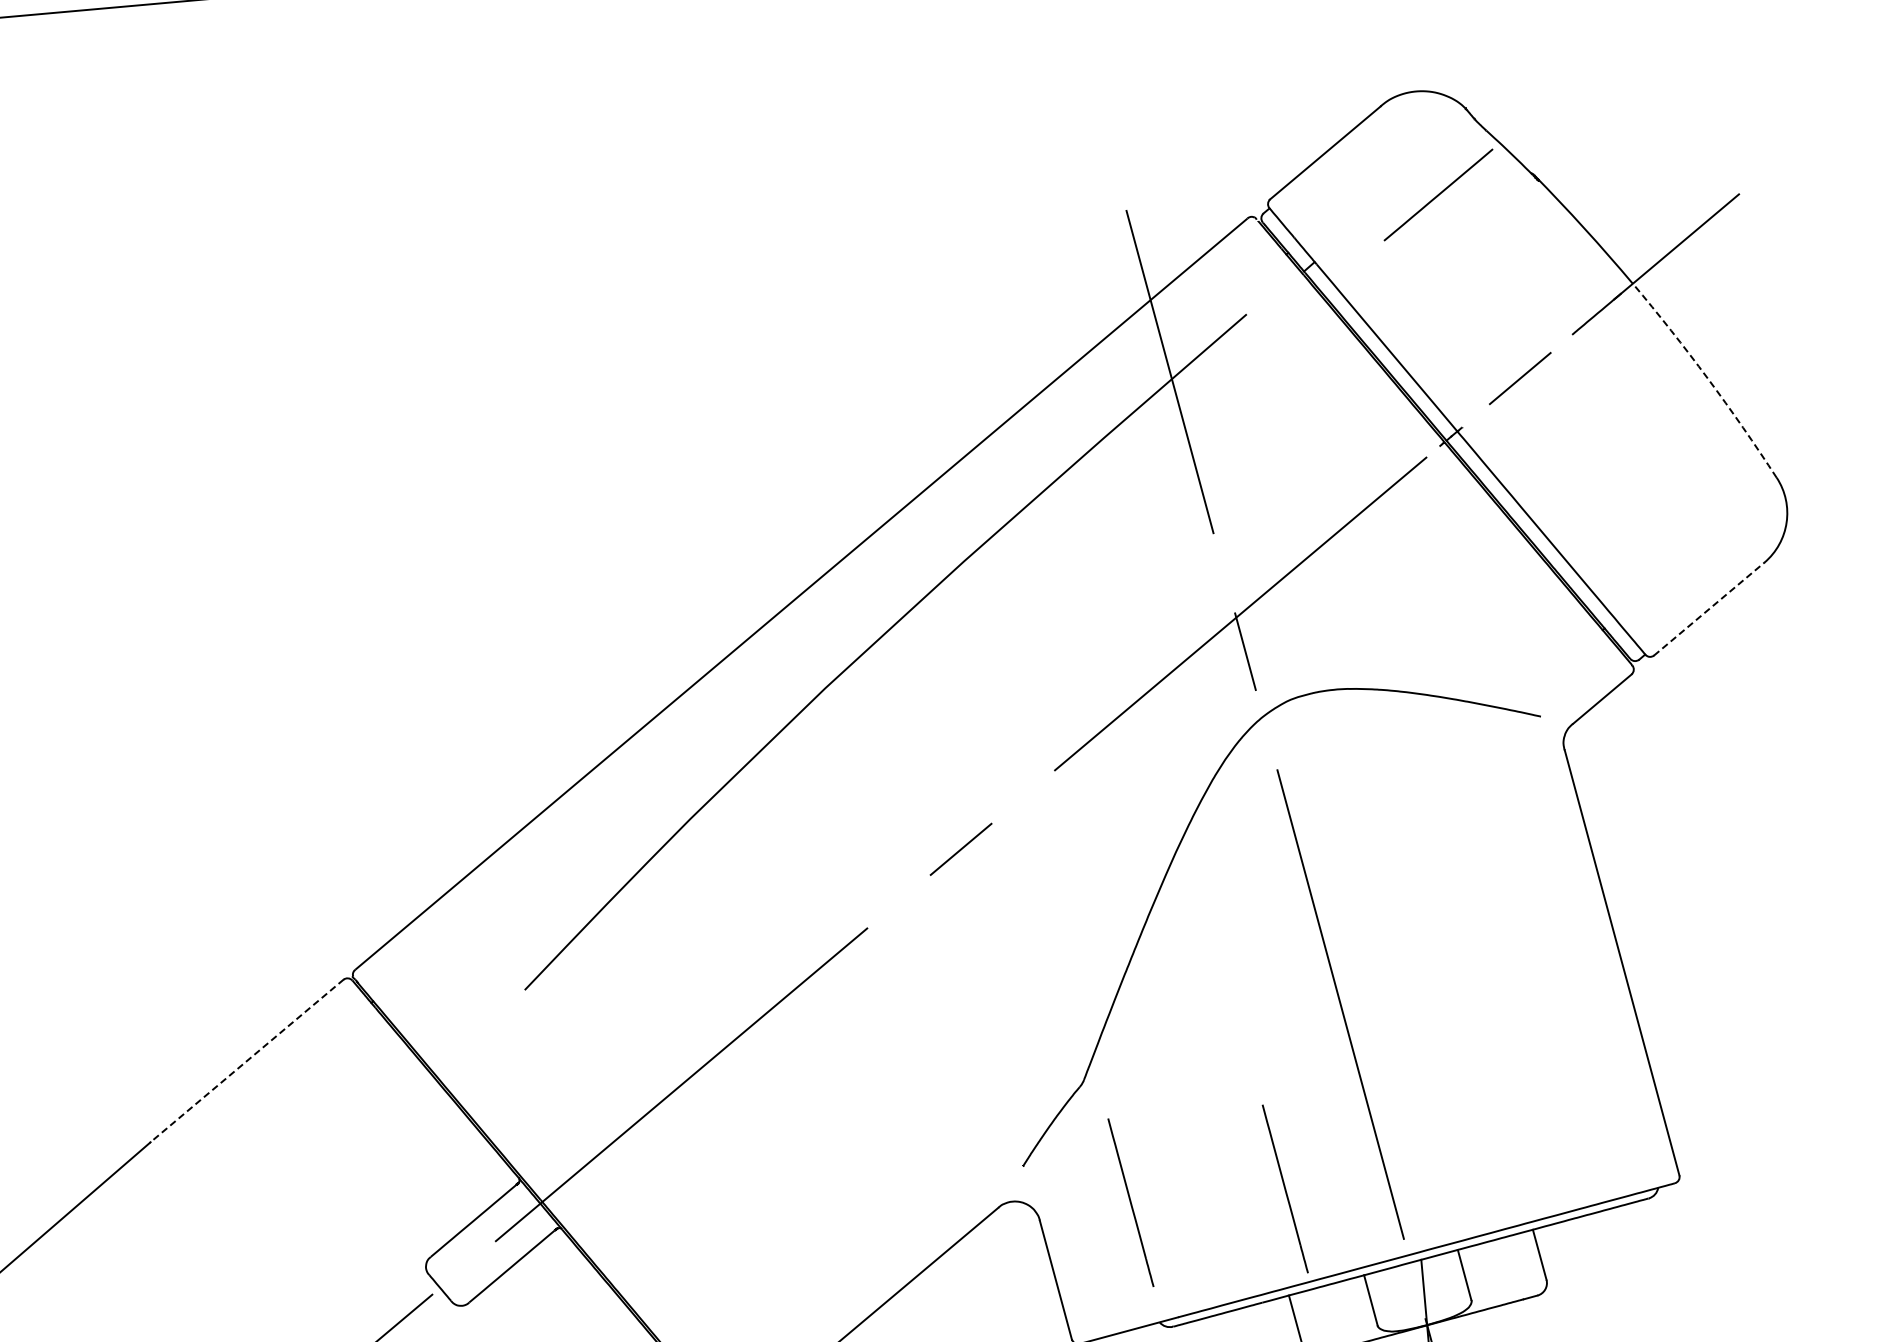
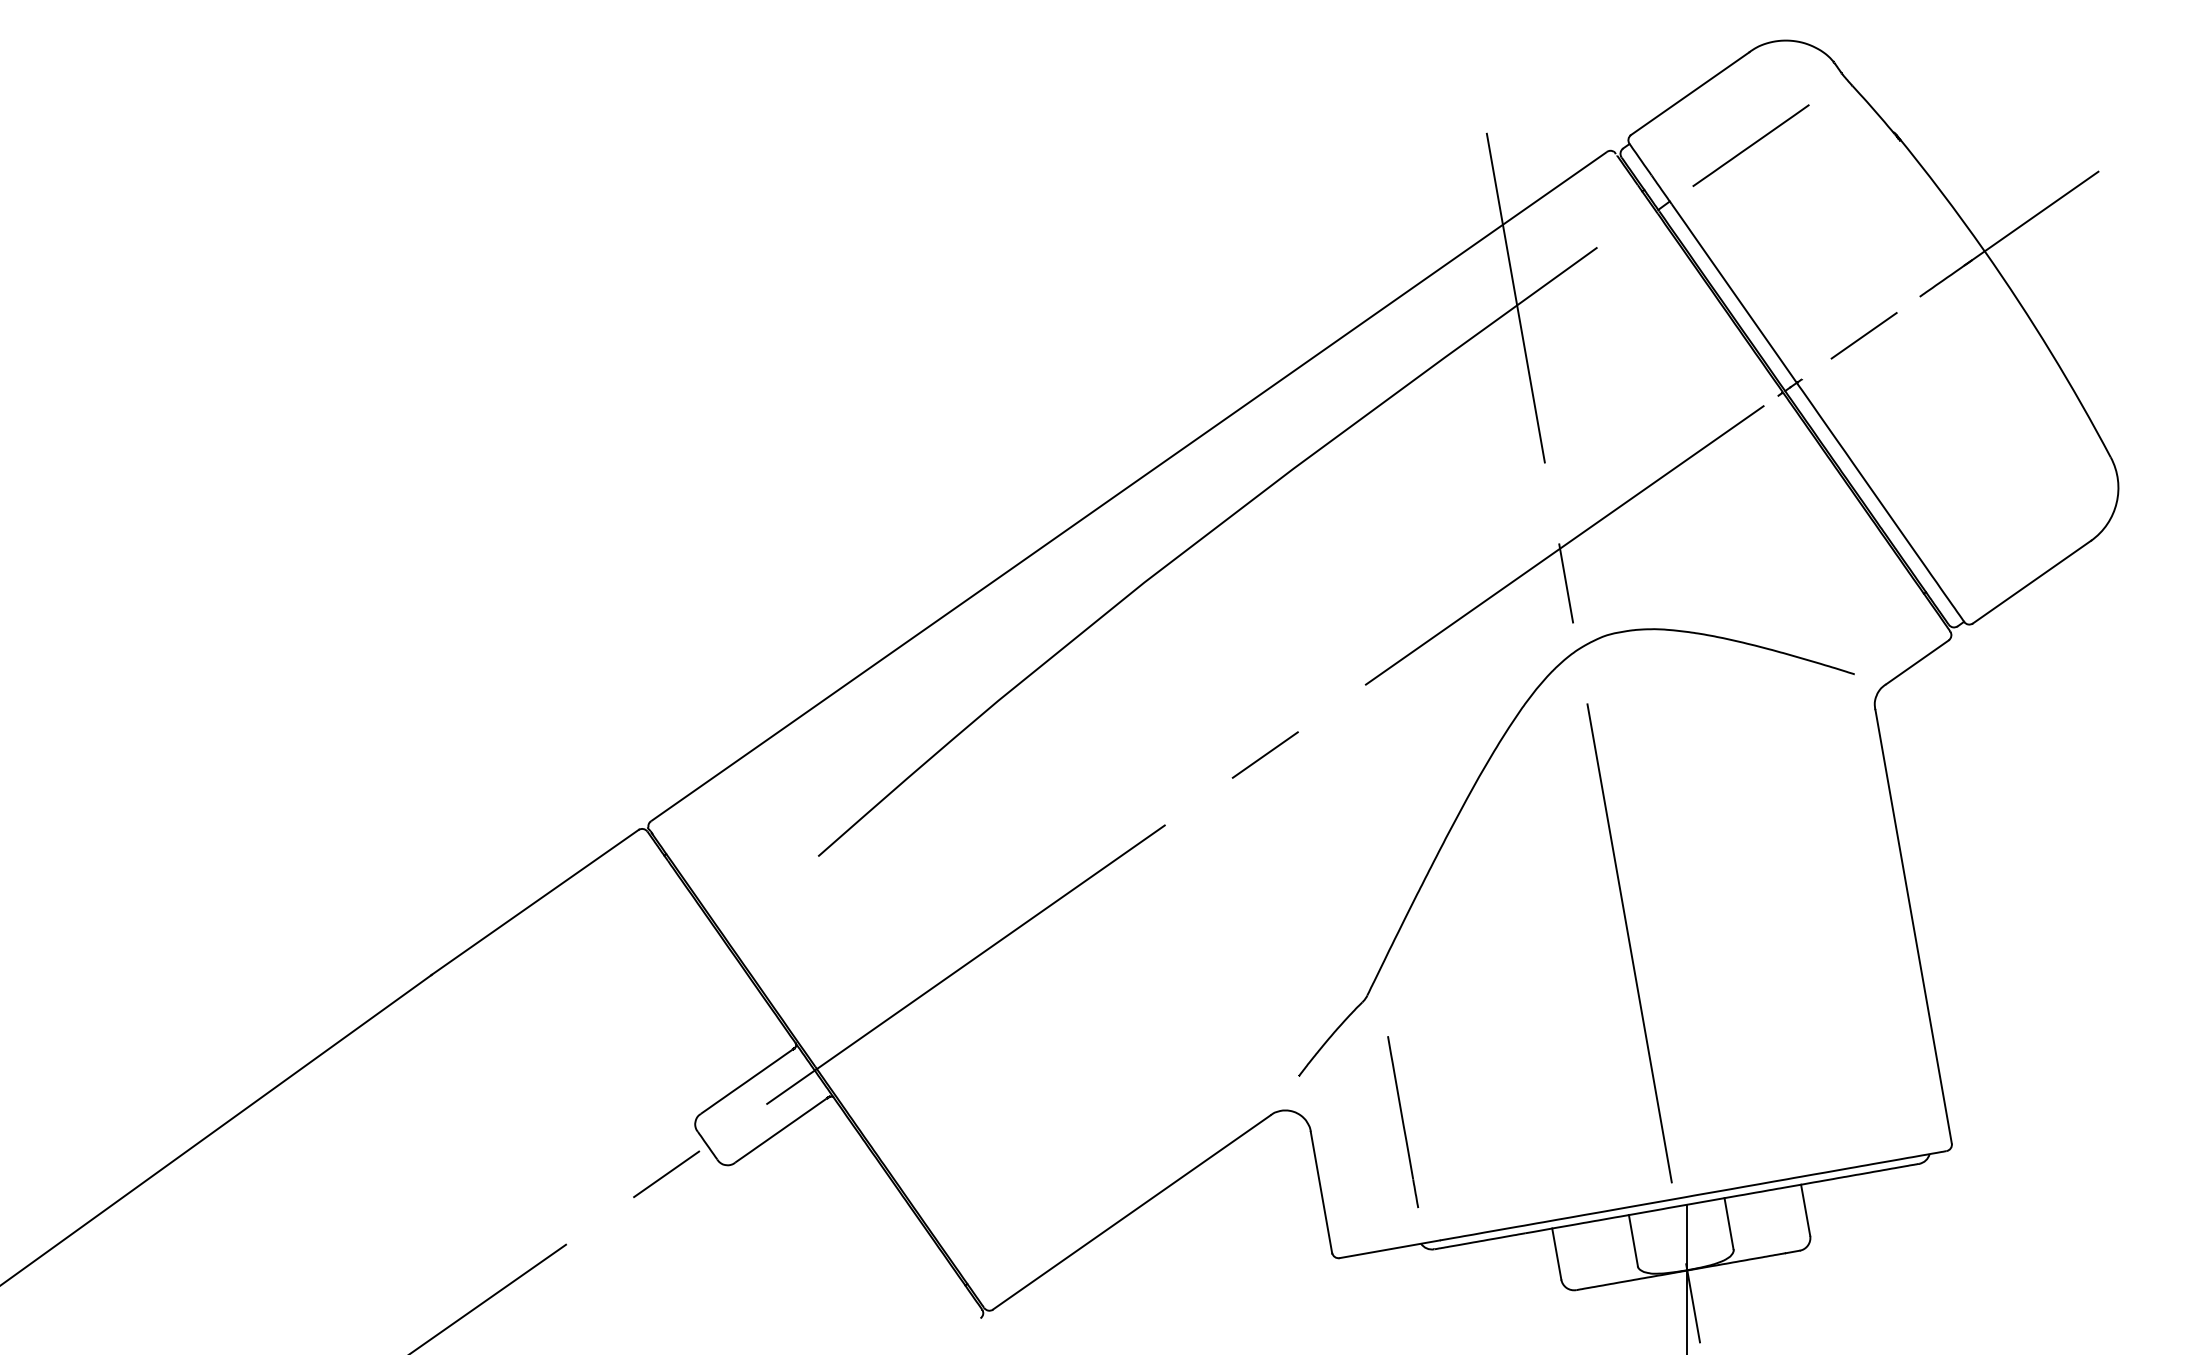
line: (1437, 194) -> (1750, 145), moved
arc: (1707, 378) -> (2050, 352), dashed -> solid
line: (1709, 608) -> (2032, 581), dashed -> solid
line: (247, 1061) -> (535, 902), dashed -> solid
line: (1285, 1189) -> (1558, 1122), removed

